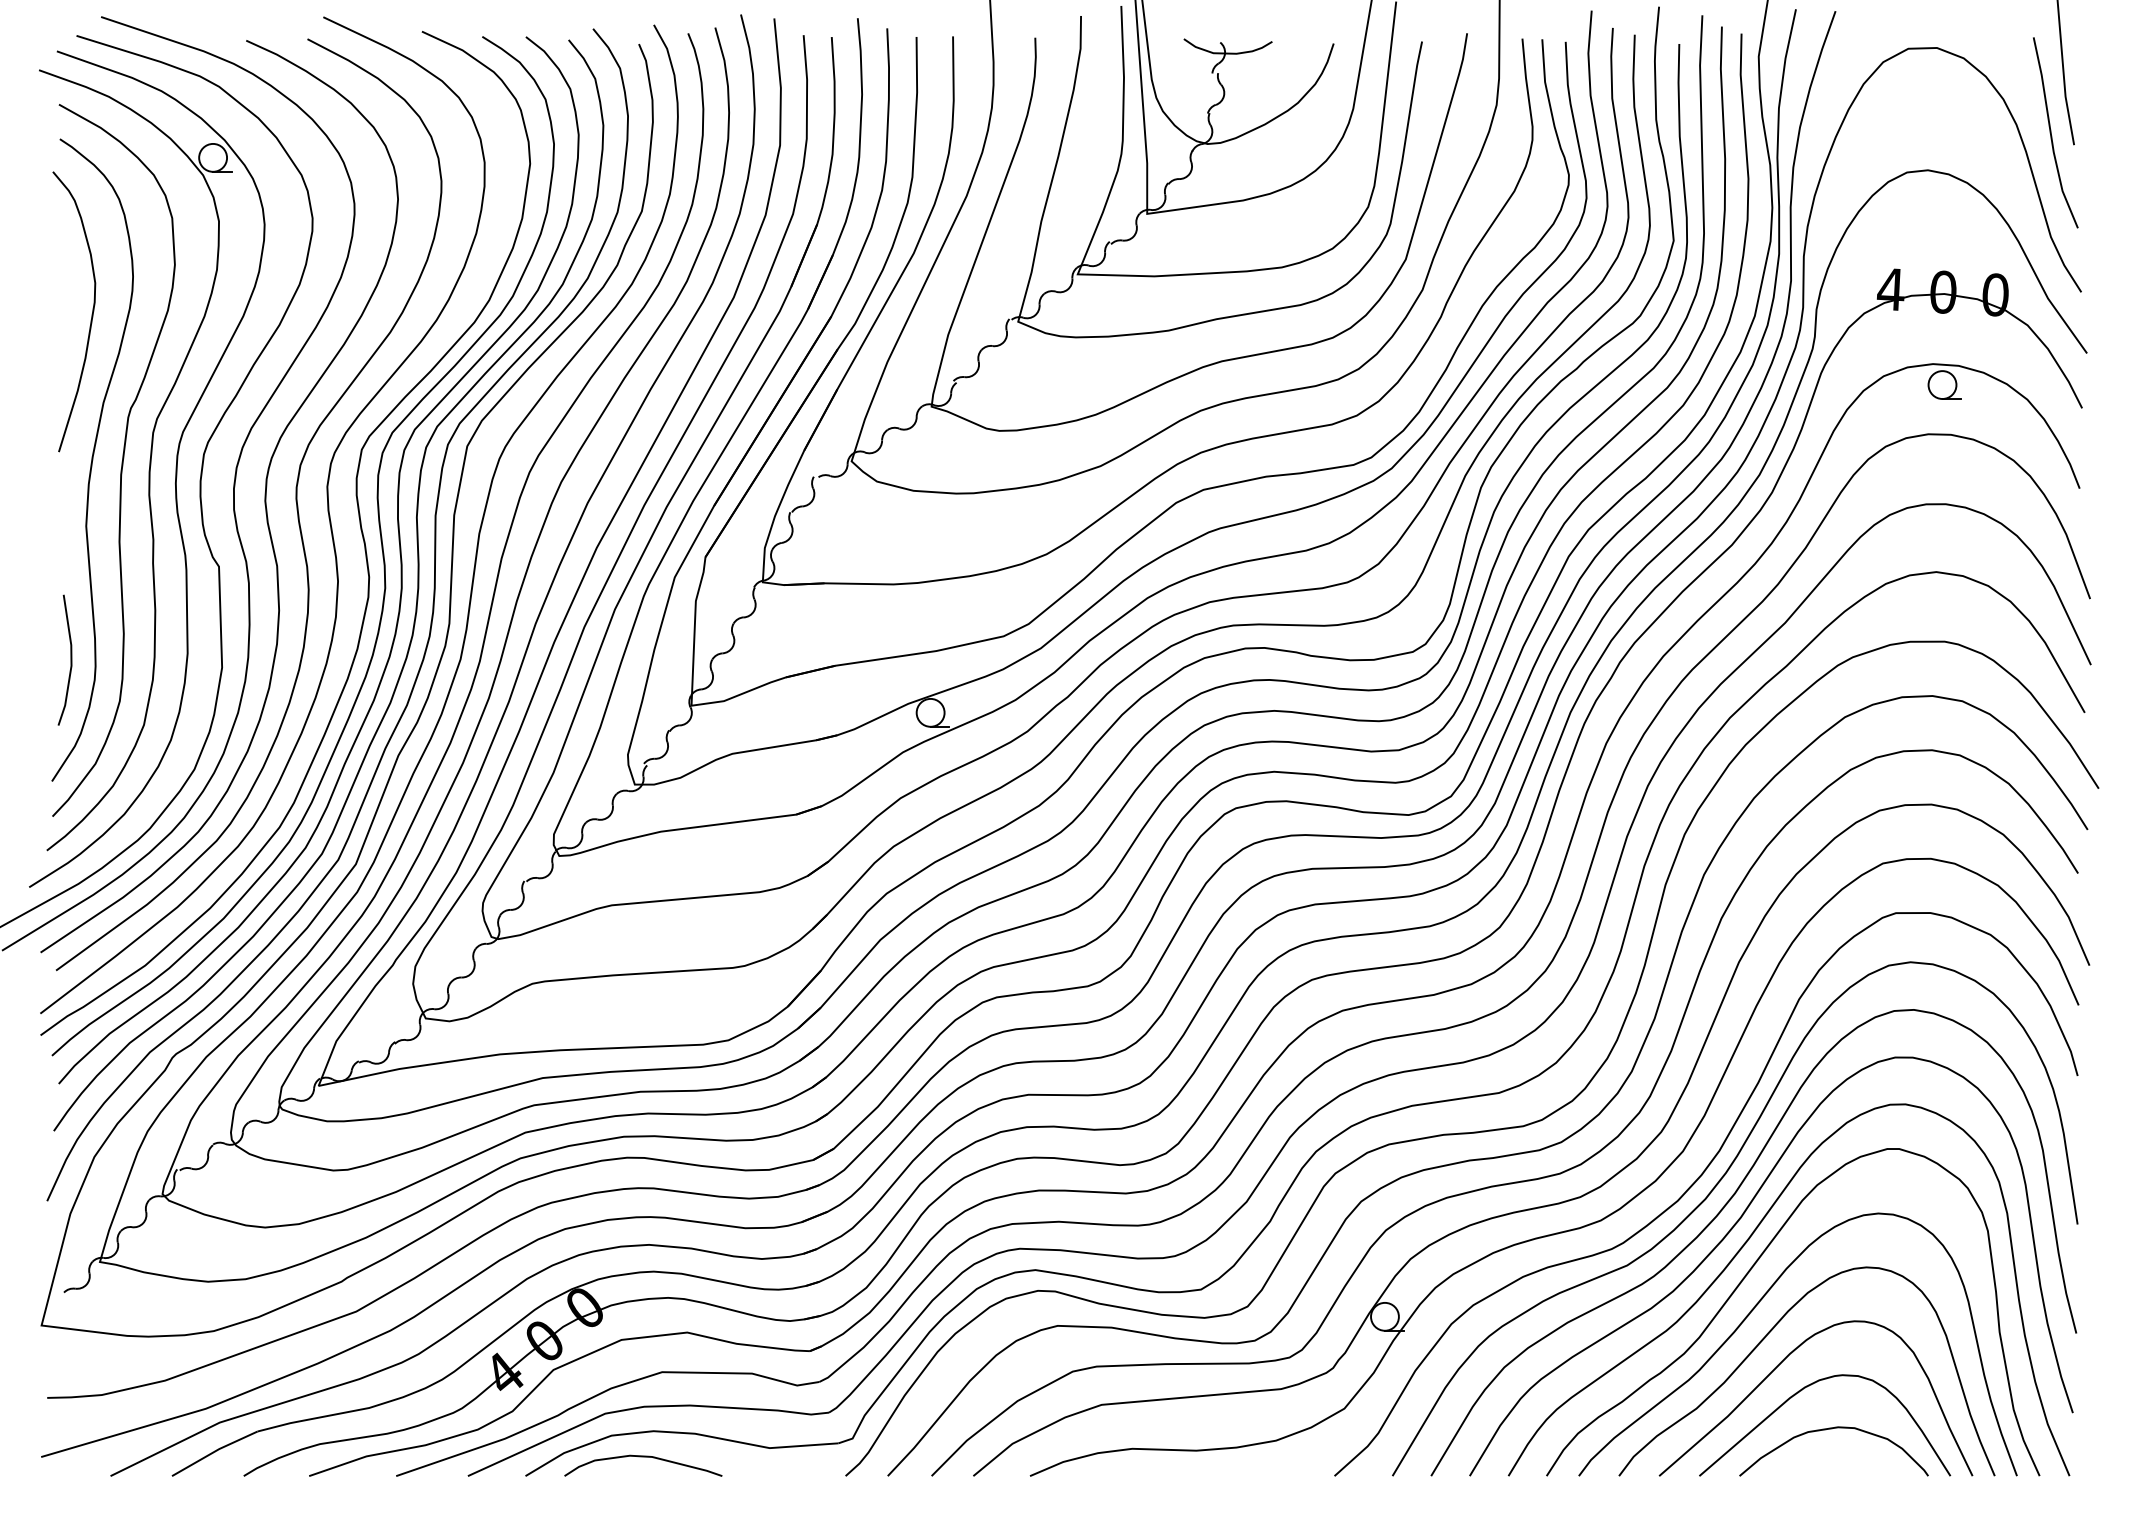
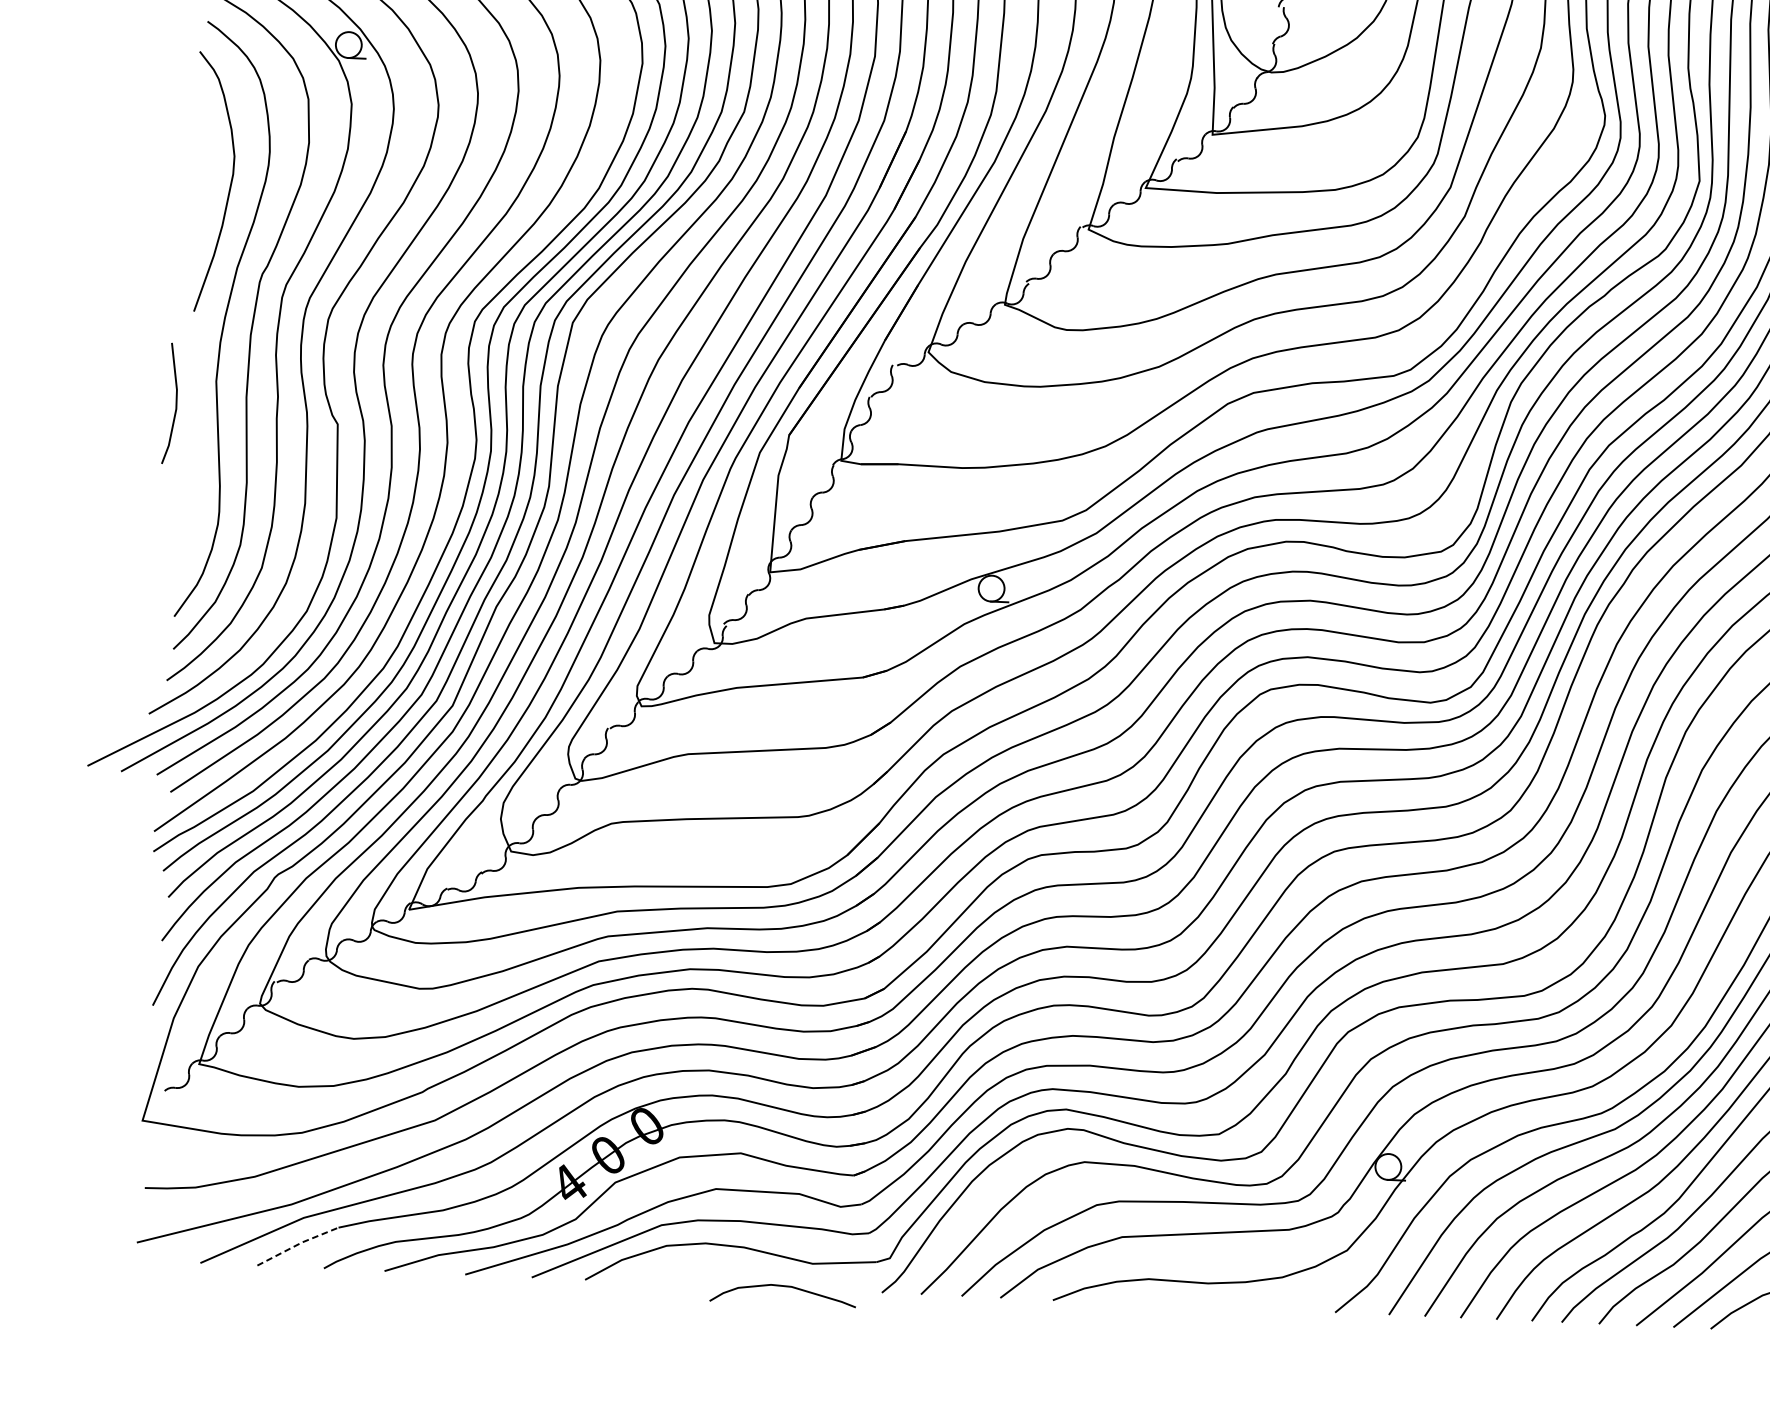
line: (70, 659) -> (175, 403), moved
line: (215, 1451) -> (298, 1244), solid -> dashed
curve: (643, 1457) -> (783, 1287), moved

